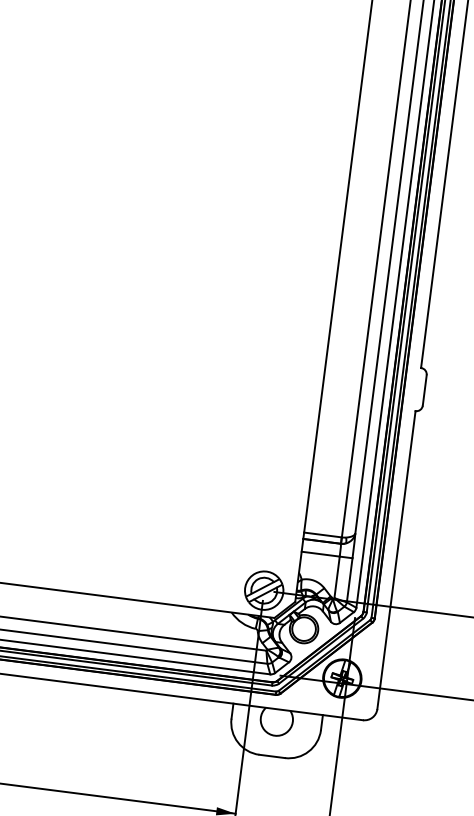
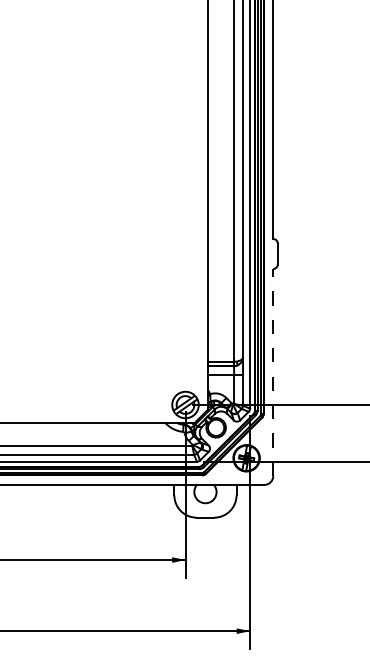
line: (396, 560) -> (273, 372), solid -> dashed

